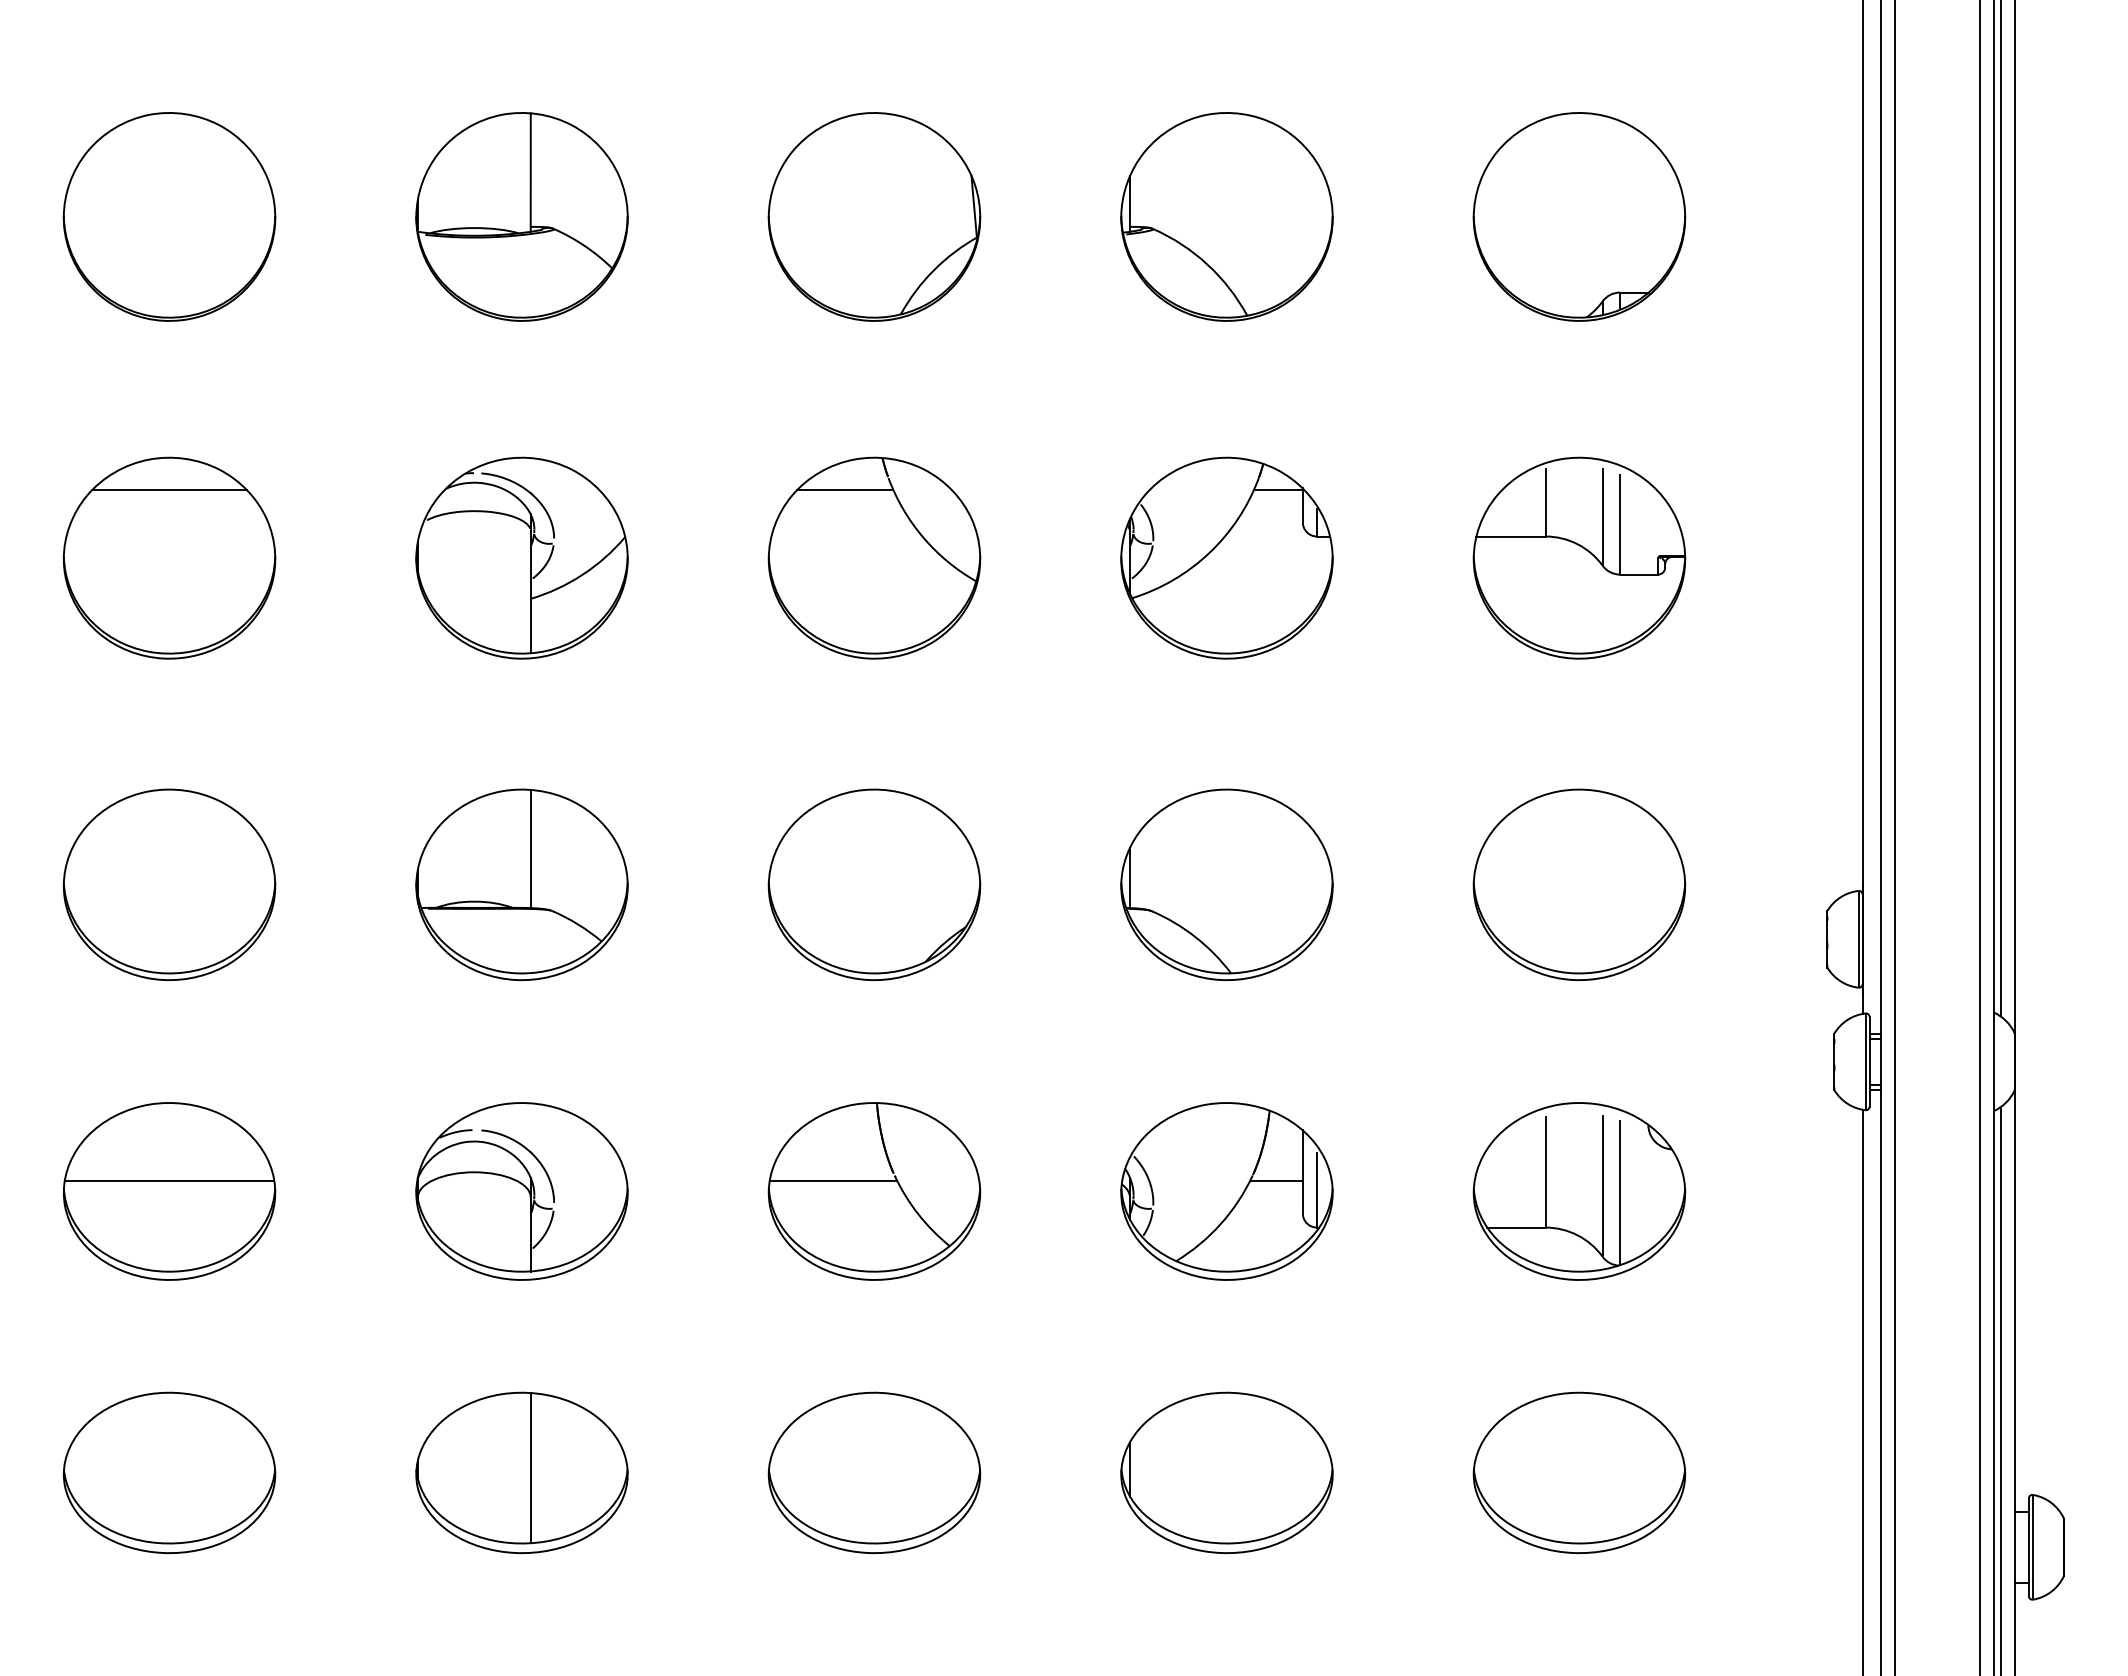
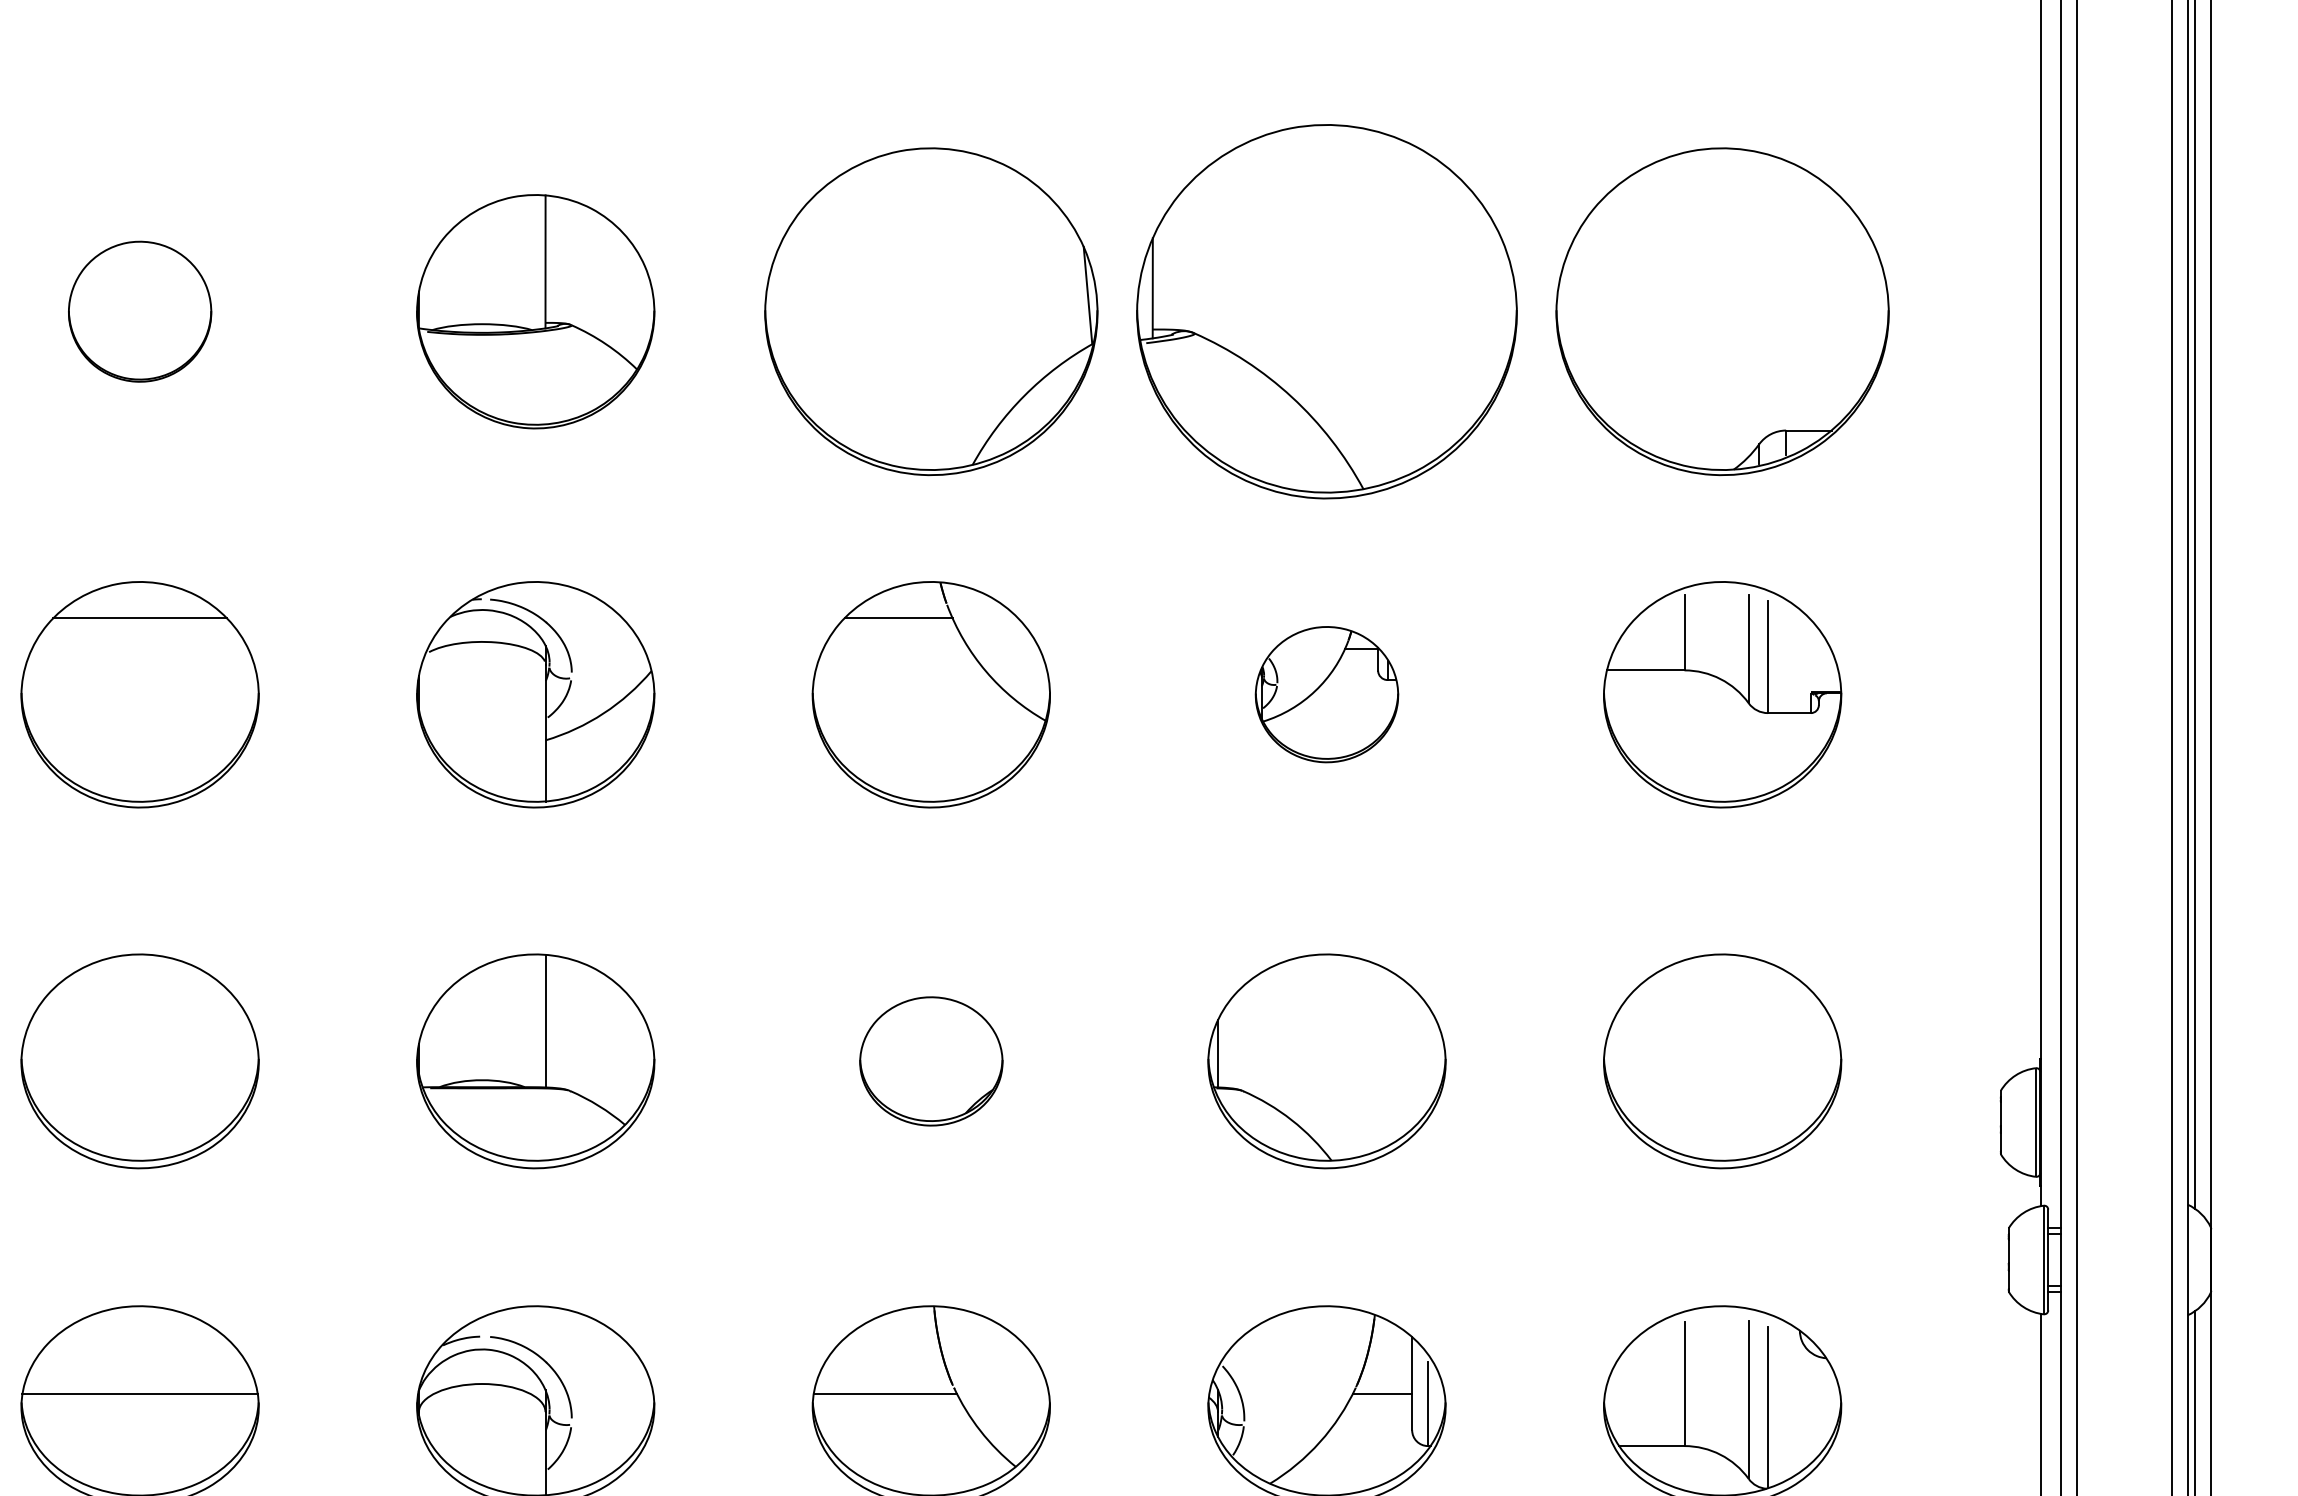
part: (169, 216) -> (140, 311), size x0.6
part: (874, 216) -> (931, 311), size x1.4
part: (1226, 216) -> (1326, 311), size x1.6
part: (1579, 216) -> (1722, 311), size x1.4
part: (1226, 557) -> (1326, 693), size x0.6
part: (874, 884) -> (931, 1060), size x0.6

